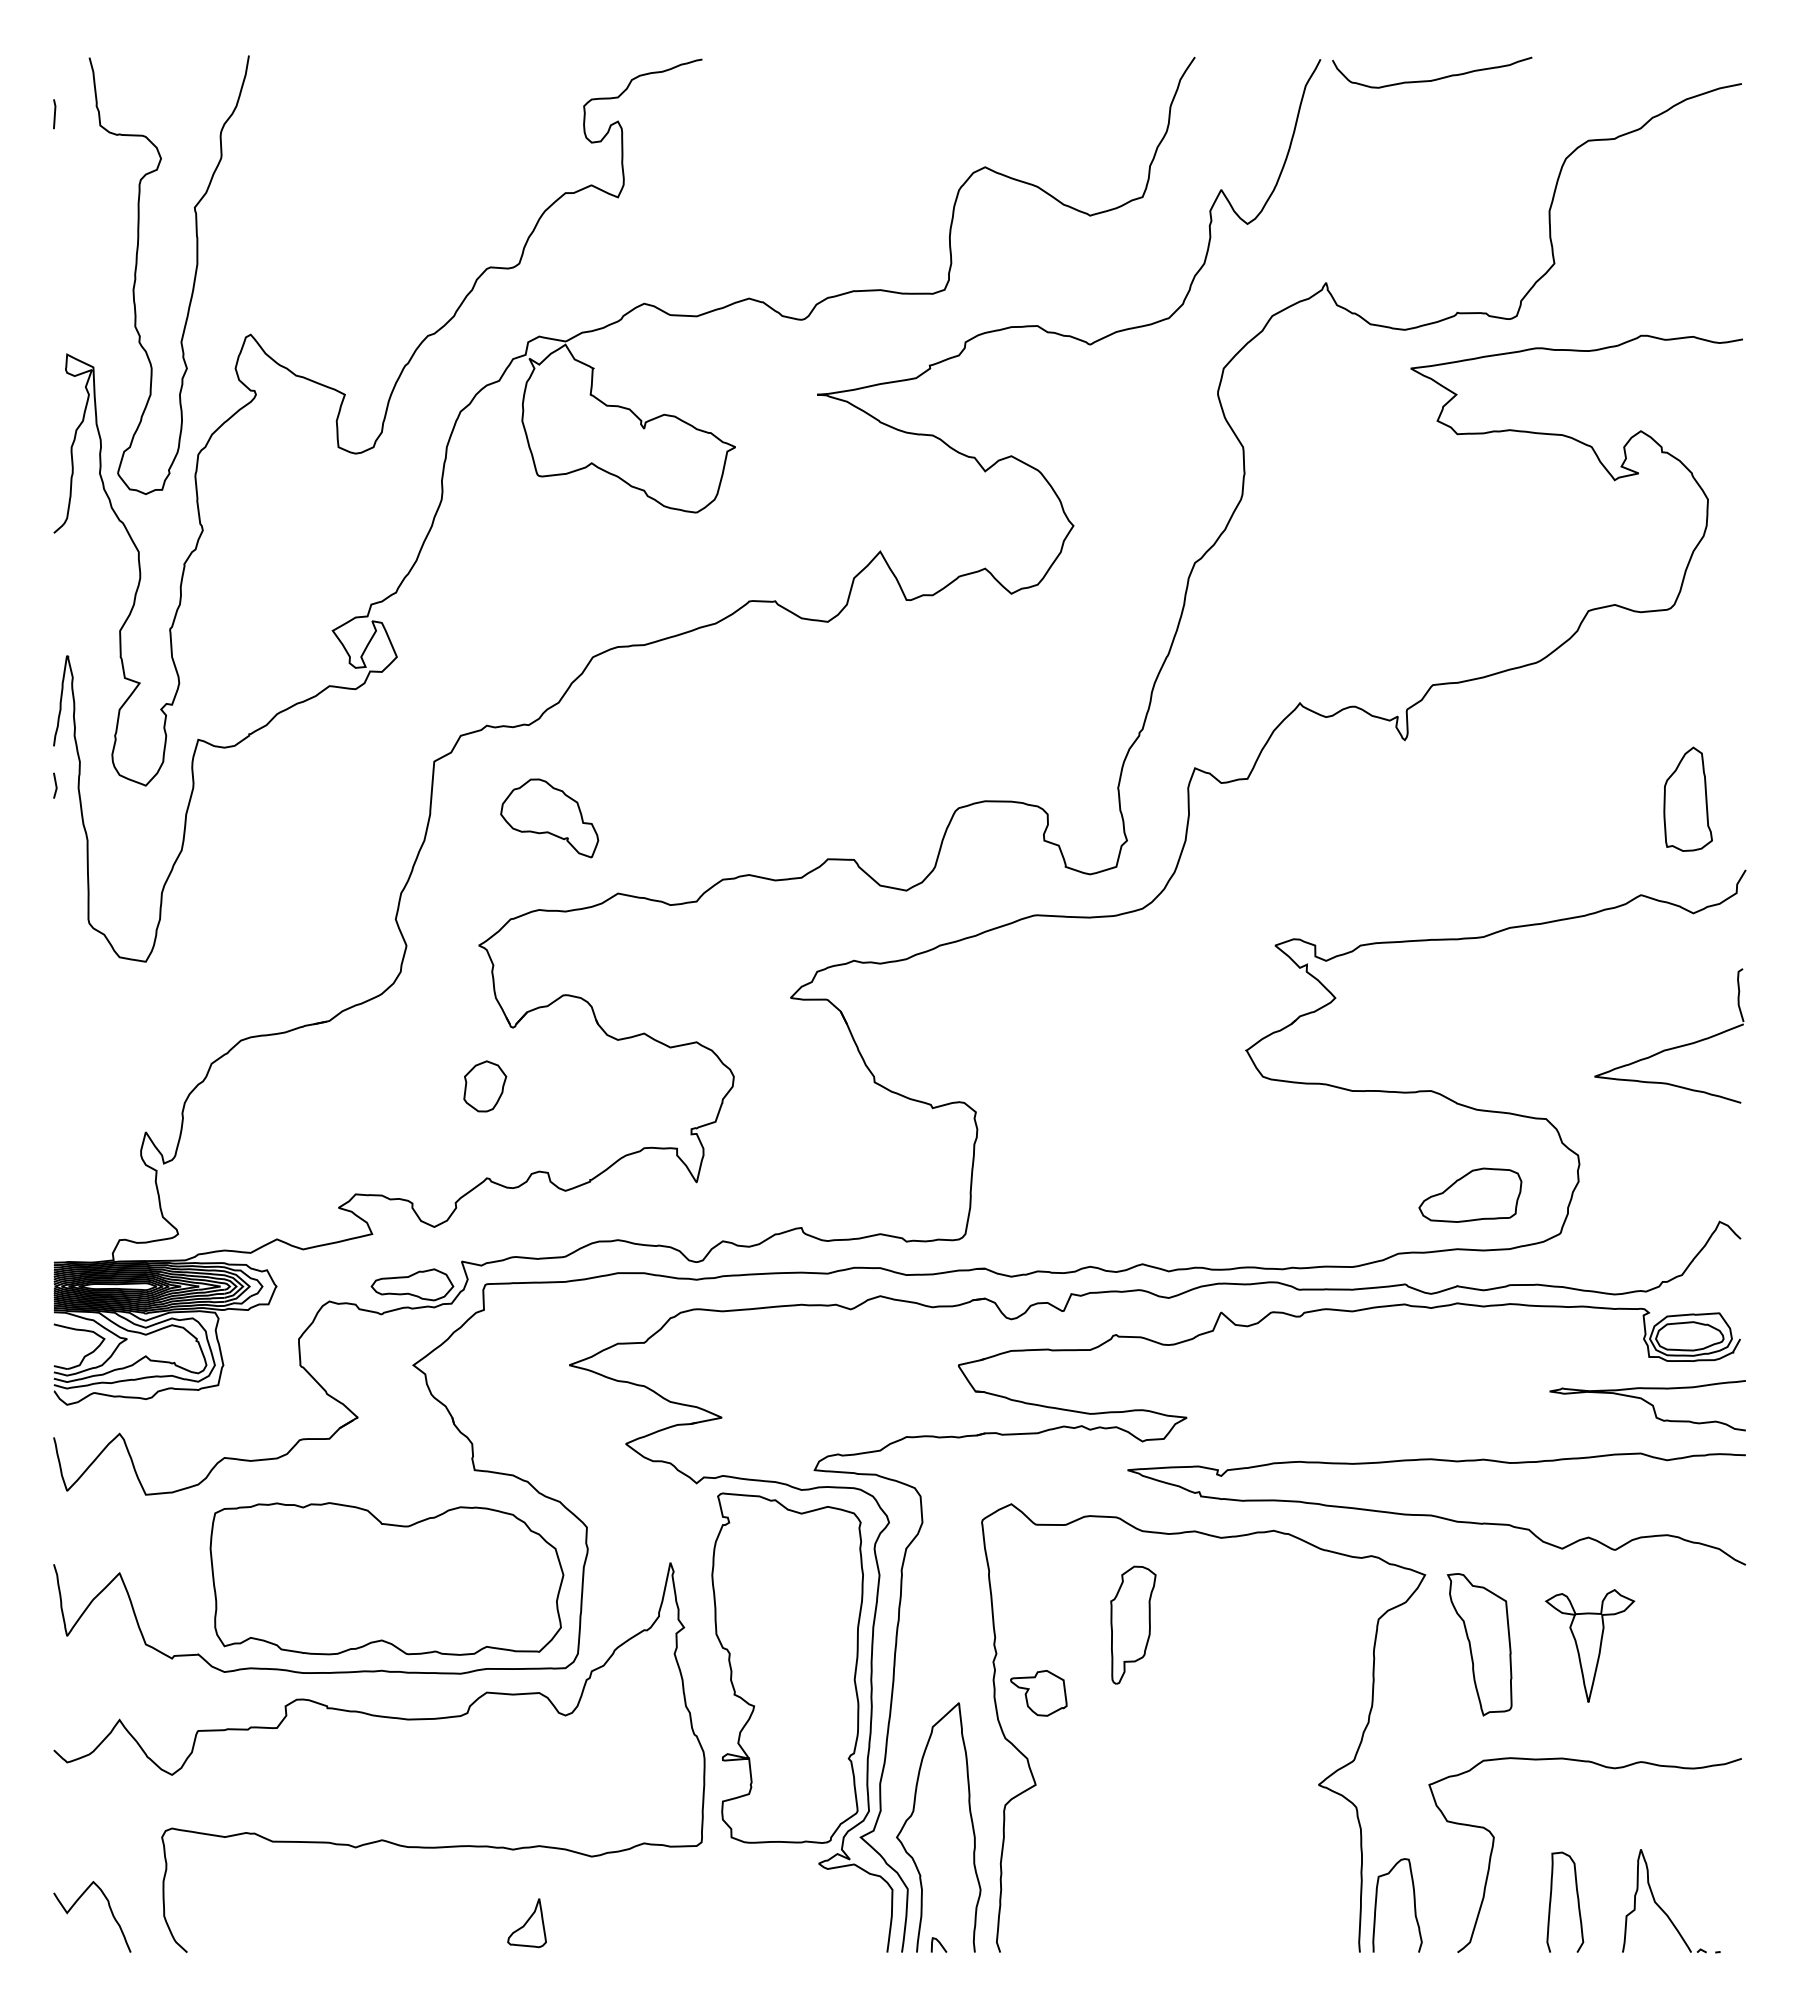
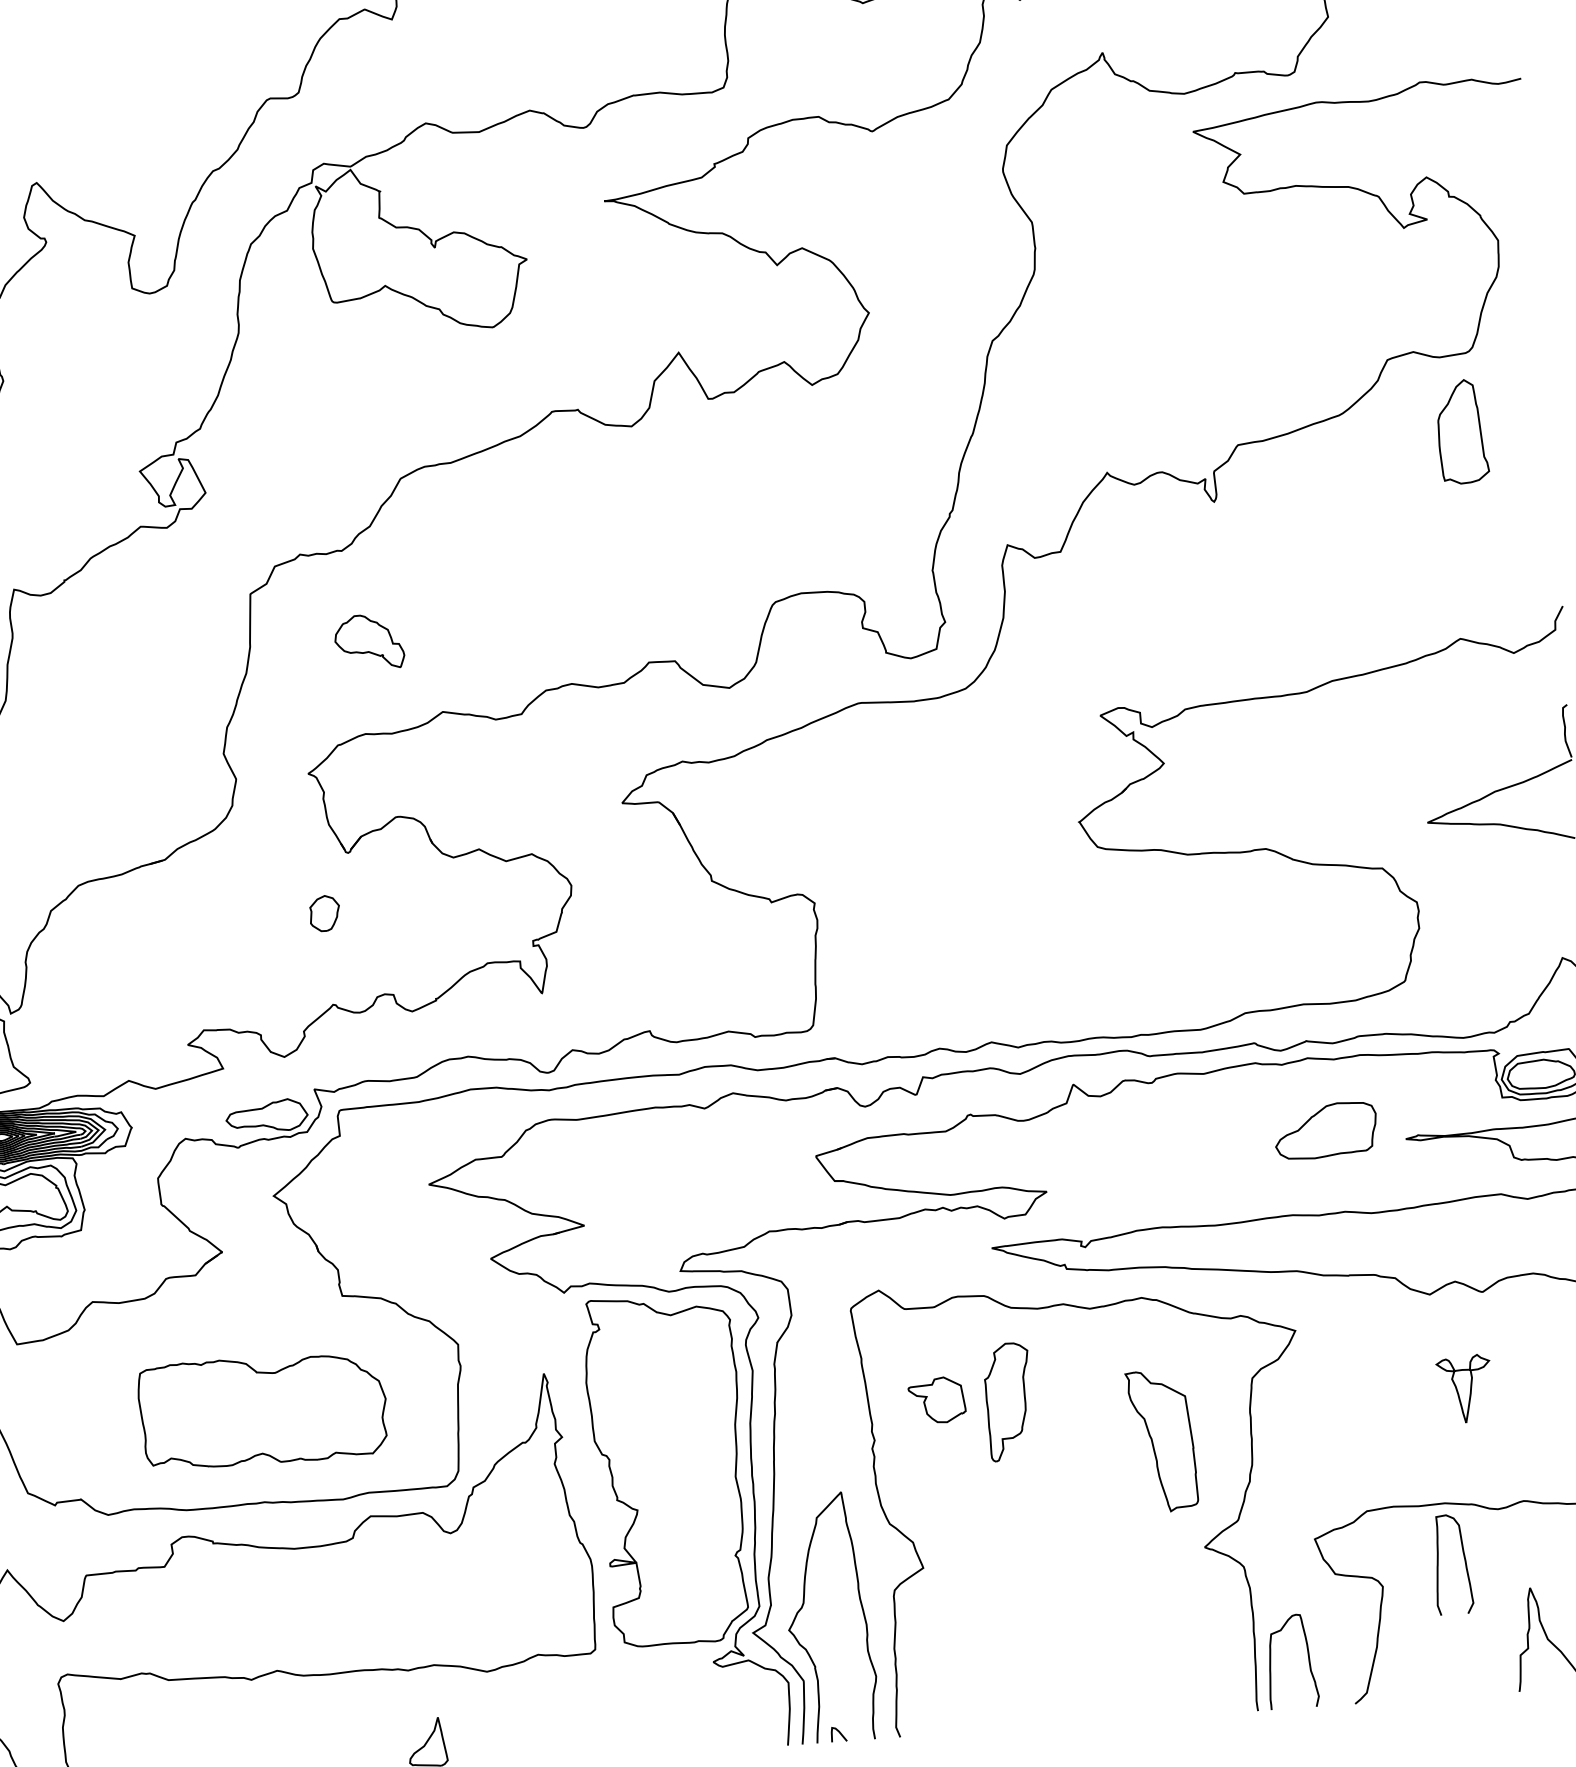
part: (1687, 798) -> (1461, 431), moved
part: (549, 818) -> (369, 642), size x0.7
part: (485, 1086) -> (325, 913), size x0.7
part: (1470, 1194) -> (1325, 1130), moved
part: (386, 1578) -> (262, 1410), size x0.7
part: (1479, 1644) -> (1161, 1441), moved
part: (1590, 1645) -> (1464, 1388), size x0.6
part: (1038, 1693) -> (936, 1400), moved
curve: (1577, 1901) -> (1464, 1562), moved

